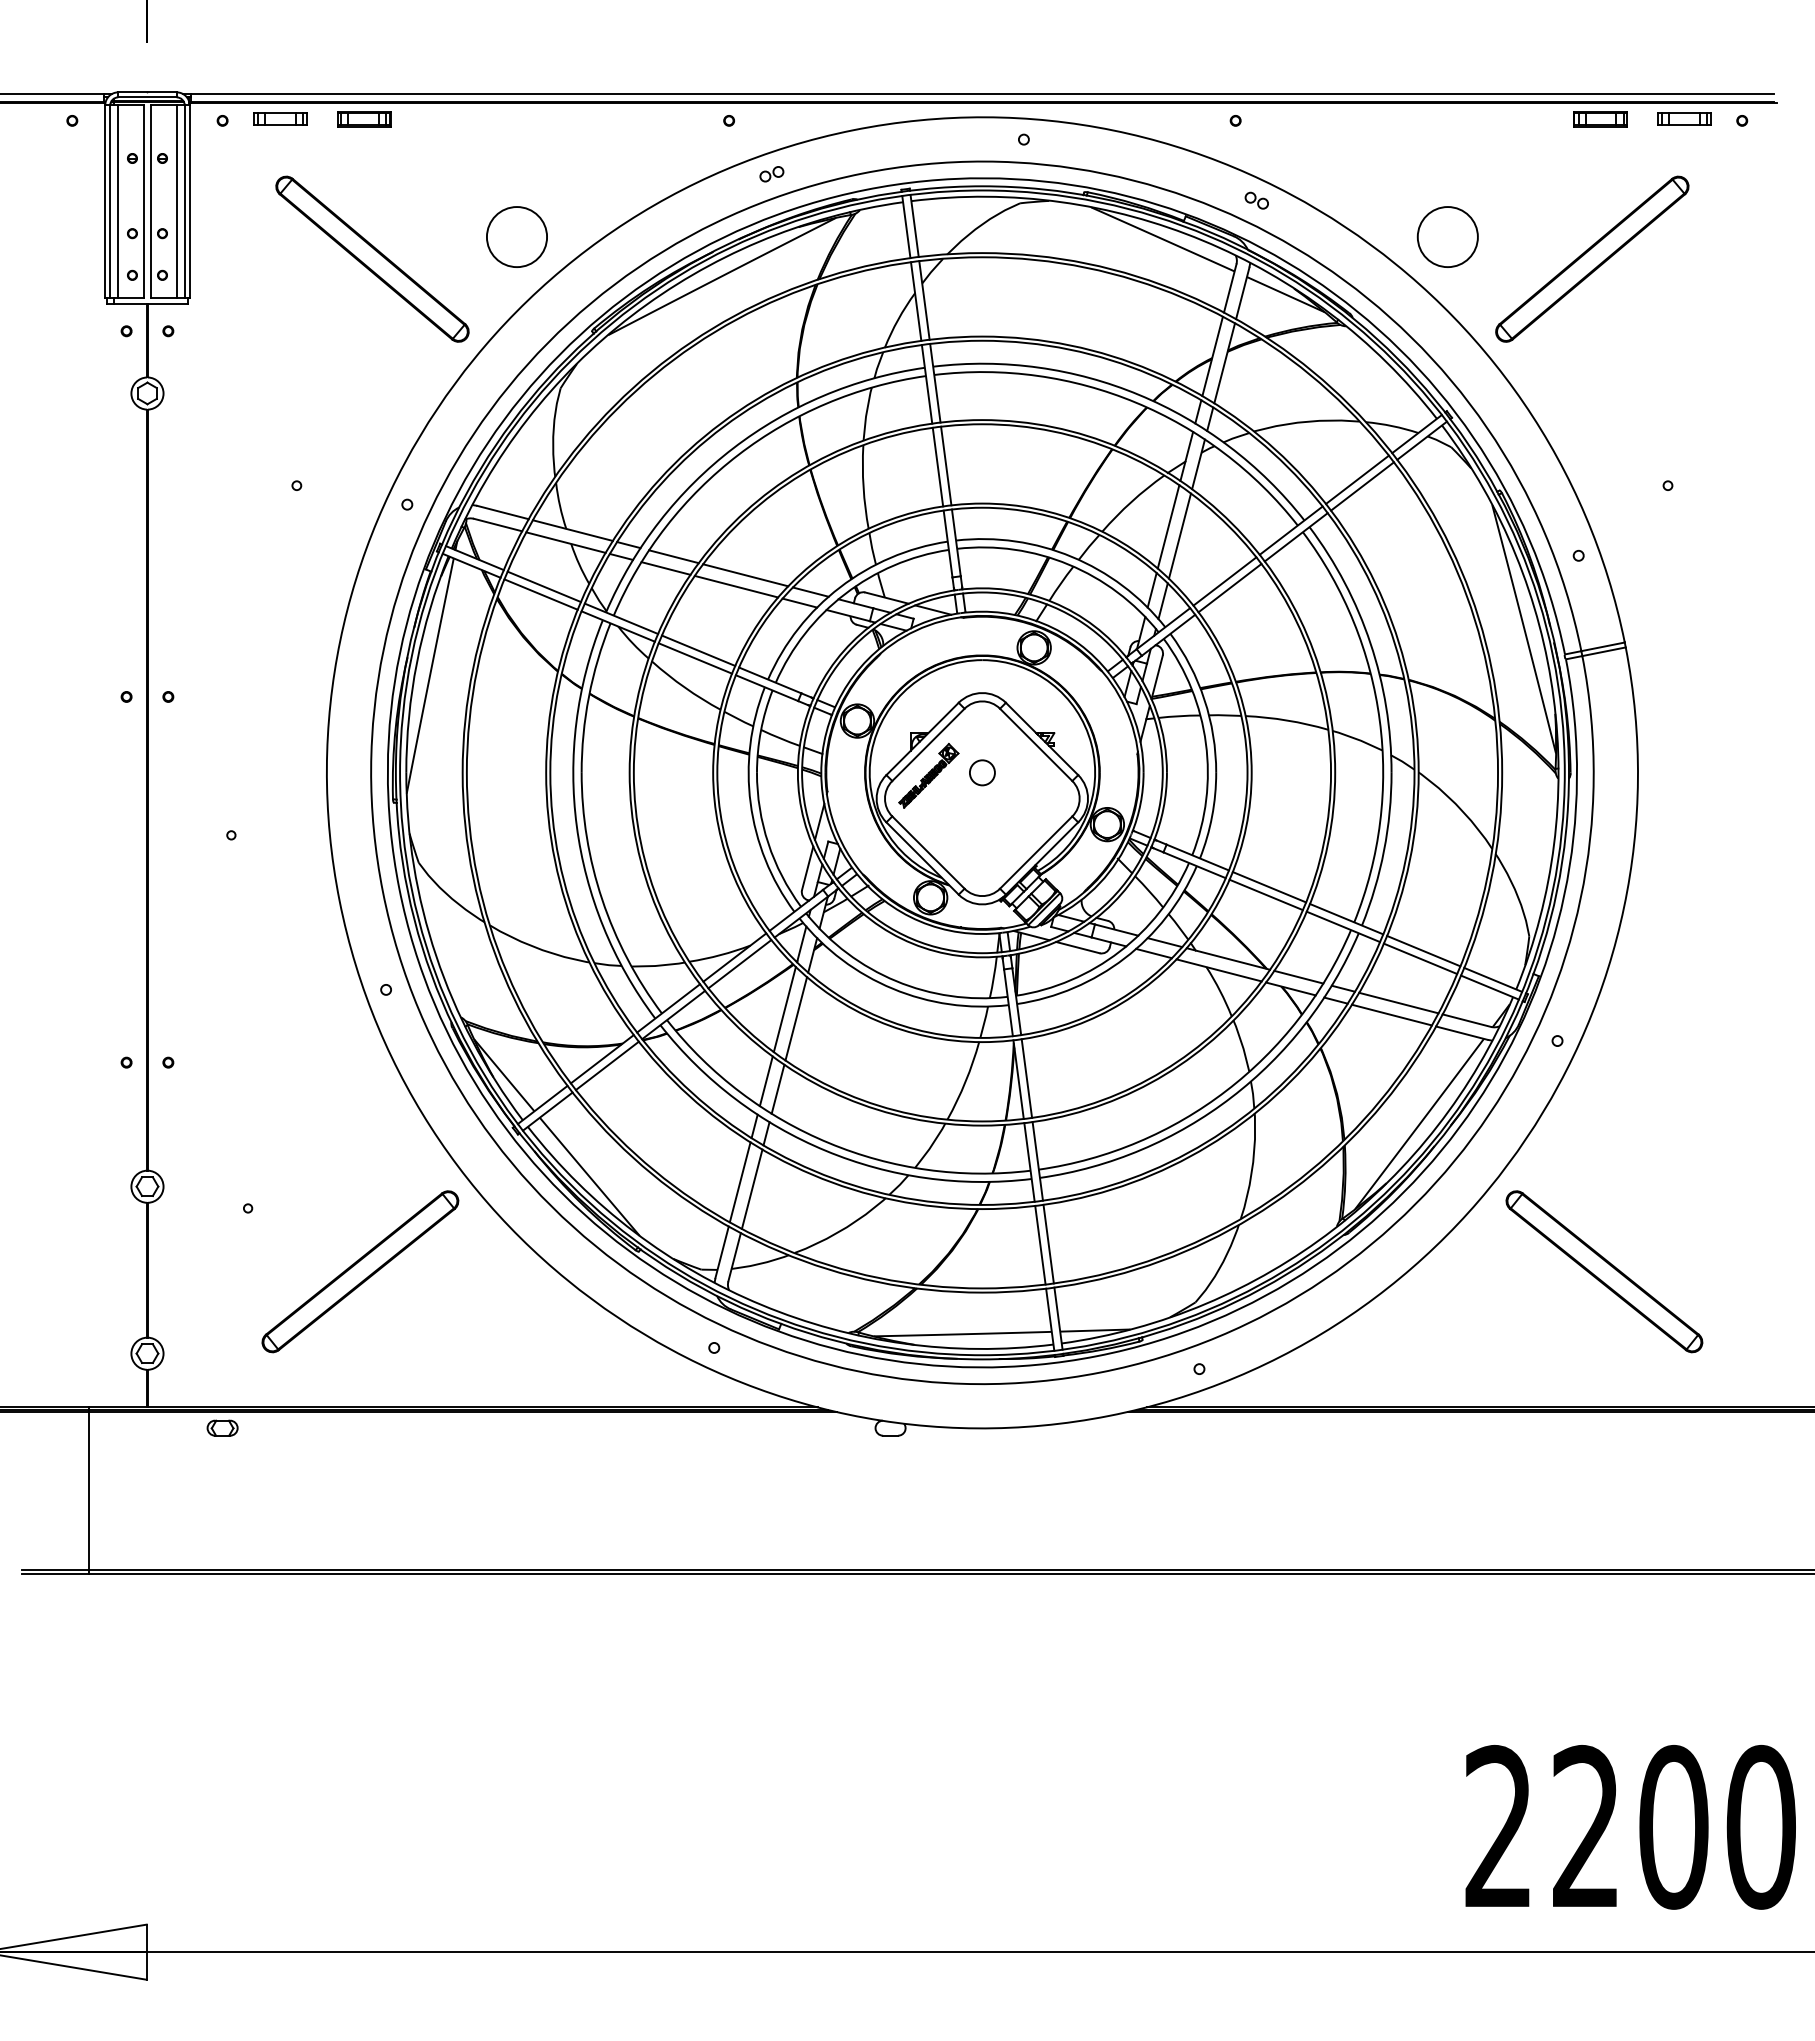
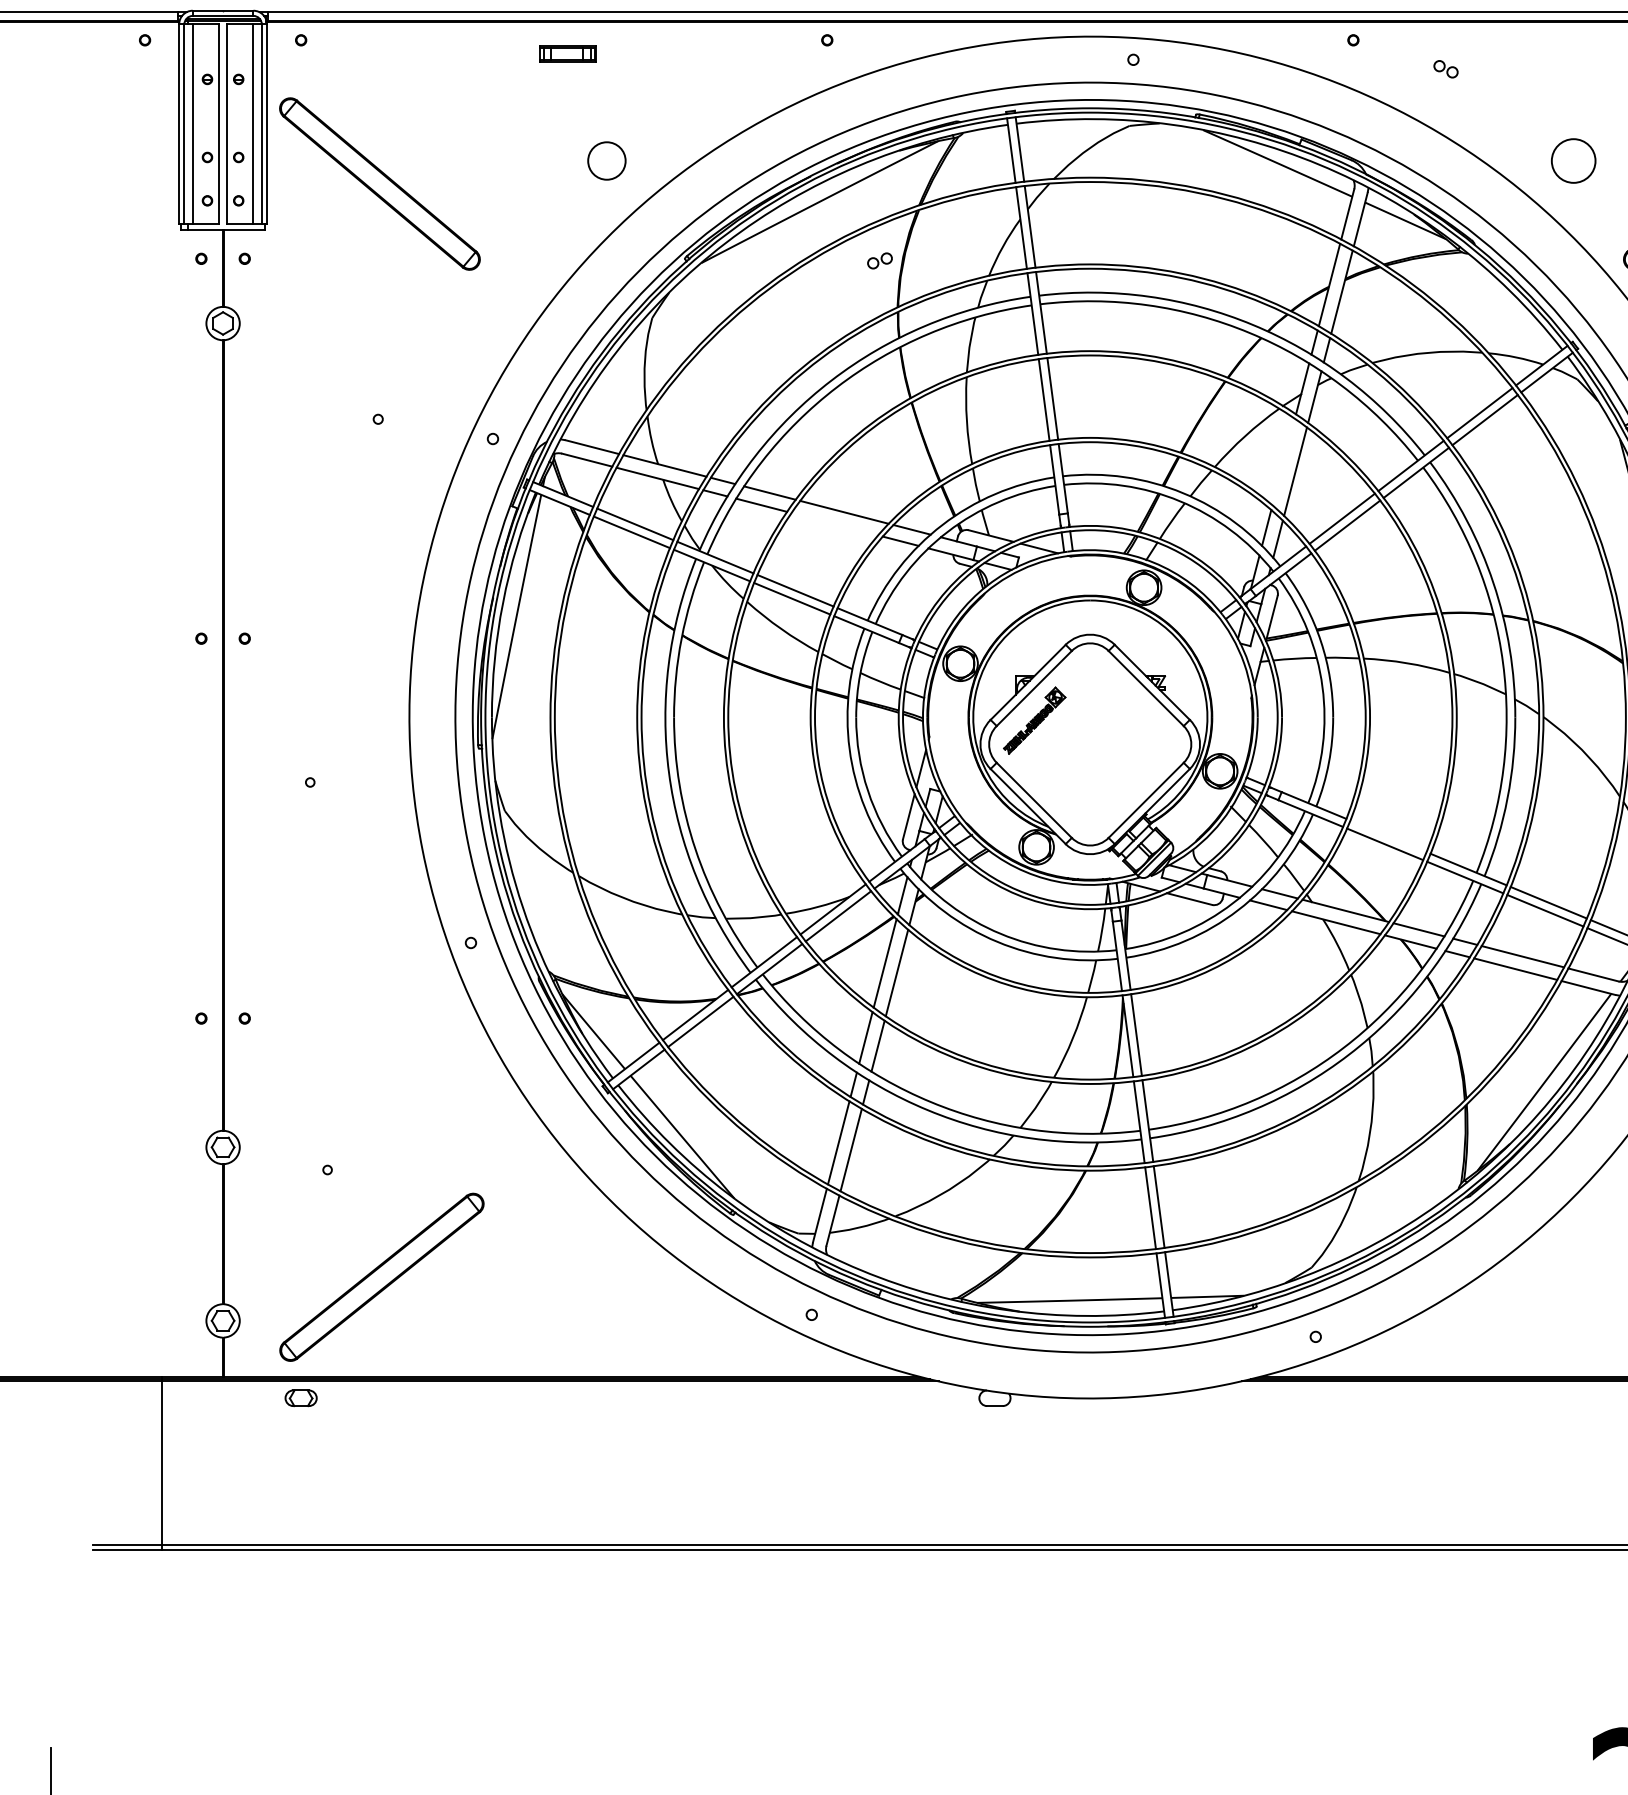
part: (280, 118) -> (361, 37), removed
part: (364, 119) -> (567, 54), moved
part: (771, 174) -> (879, 261), moved
part: (1256, 200) -> (1445, 69), moved
circle: (516, 236) -> (606, 160), size x0.6
circle: (1447, 236) -> (1573, 160), size x0.7
part: (372, 258) -> (379, 183), moved
line: (1168, 526) -> (1283, 461), removed
line: (736, 586) -> (834, 523), removed
circle: (982, 772) -> (1090, 717), removed
line: (1269, 887) -> (1388, 836), removed
part: (360, 1271) -> (382, 1277), moved

